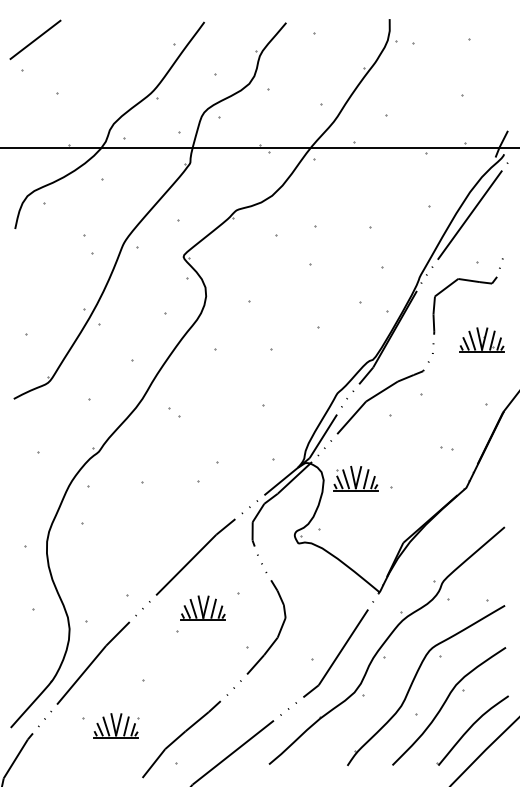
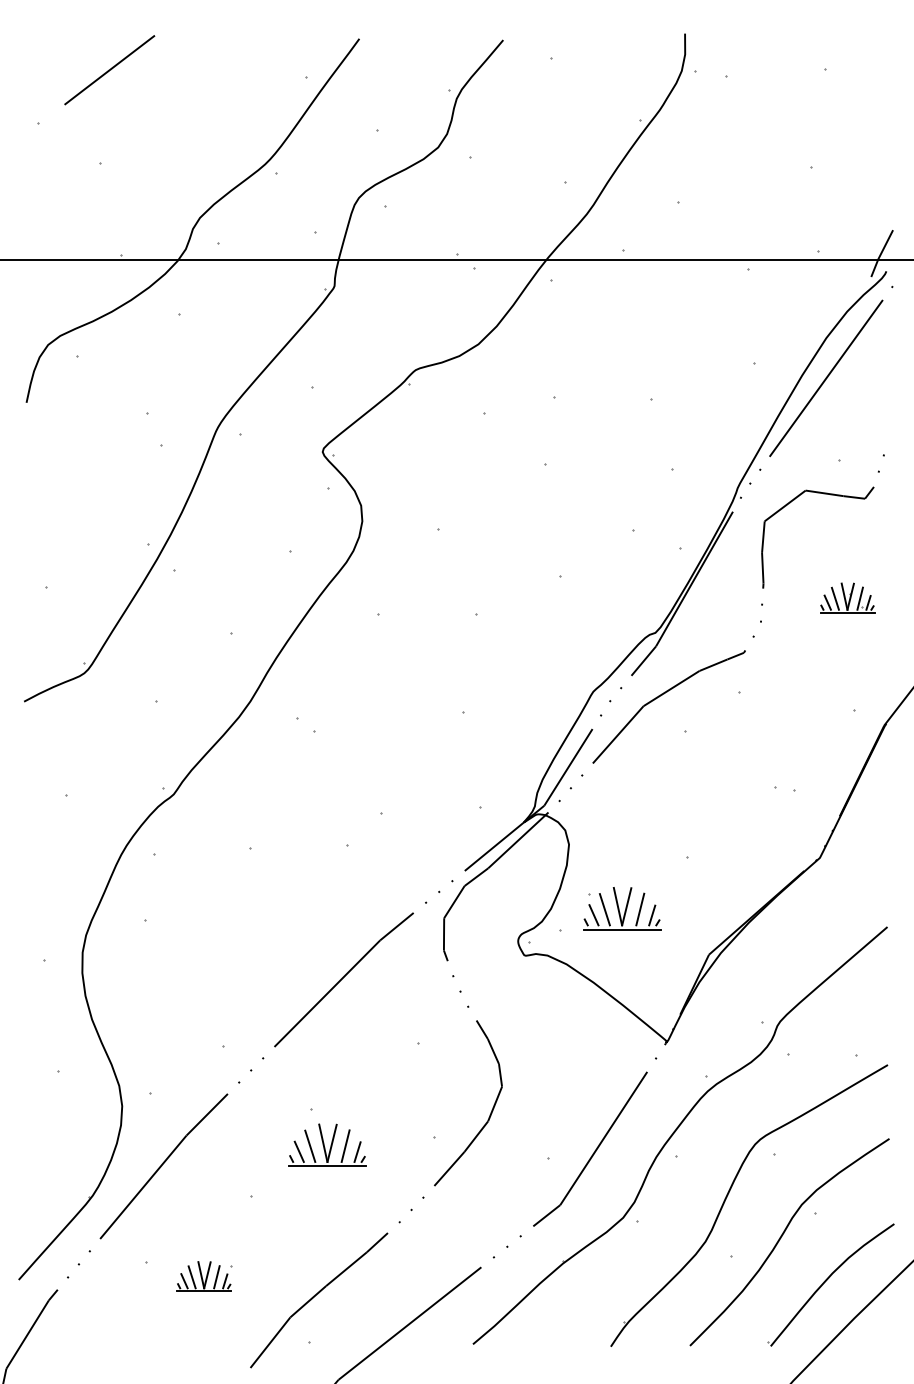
line: (35, 39) -> (109, 69), moved
part: (481, 339) -> (846, 597), size x0.7
part: (355, 478) -> (621, 908), moved
part: (202, 607) -> (325, 1143), moved
part: (116, 725) -> (204, 1275), size x0.7

